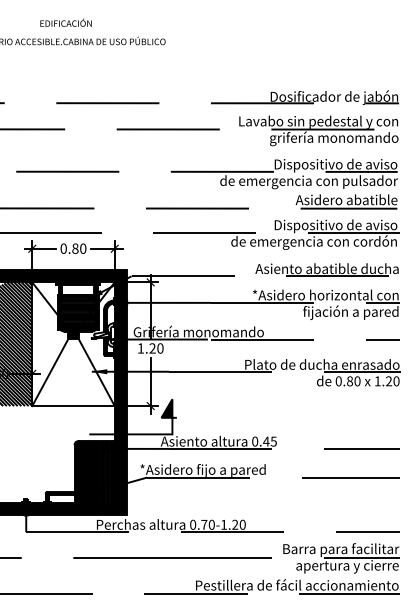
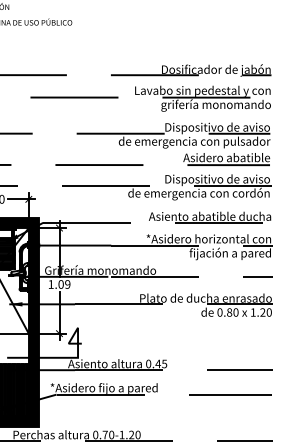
text: (156, 348) -> (64, 284), 1.20 -> 1.09
fill: (166, 408) -> (72, 335), removed

